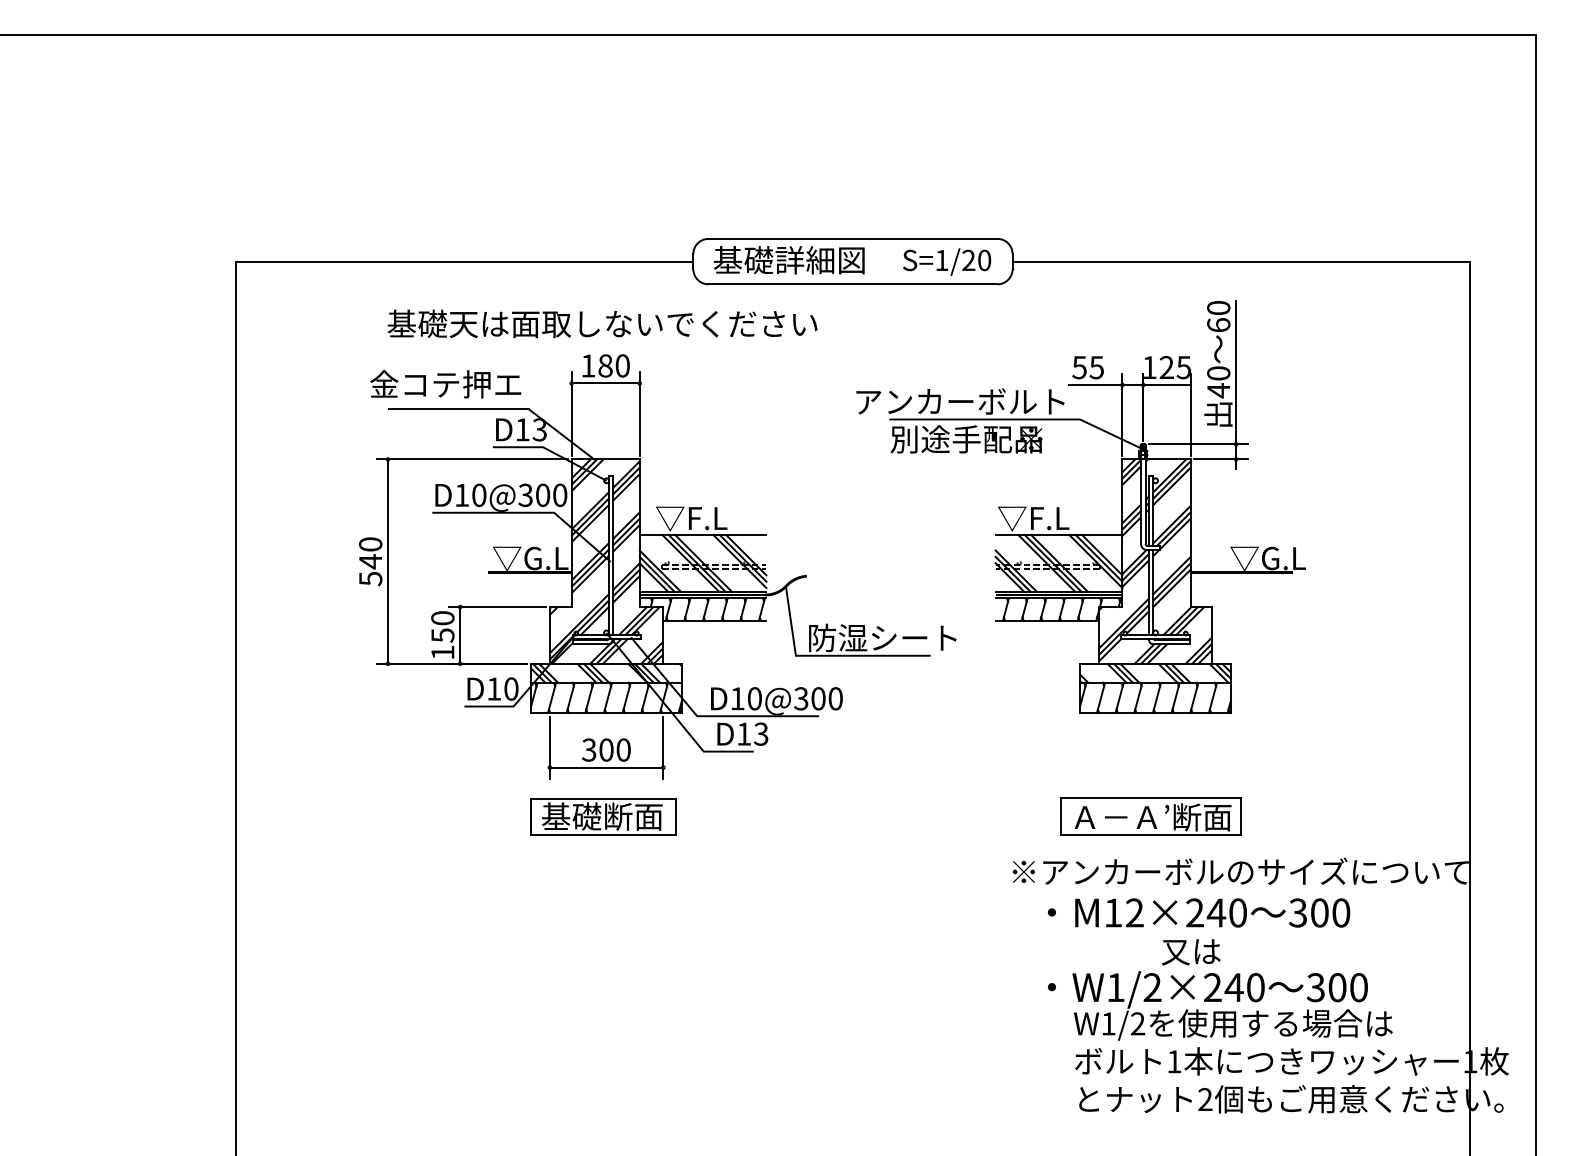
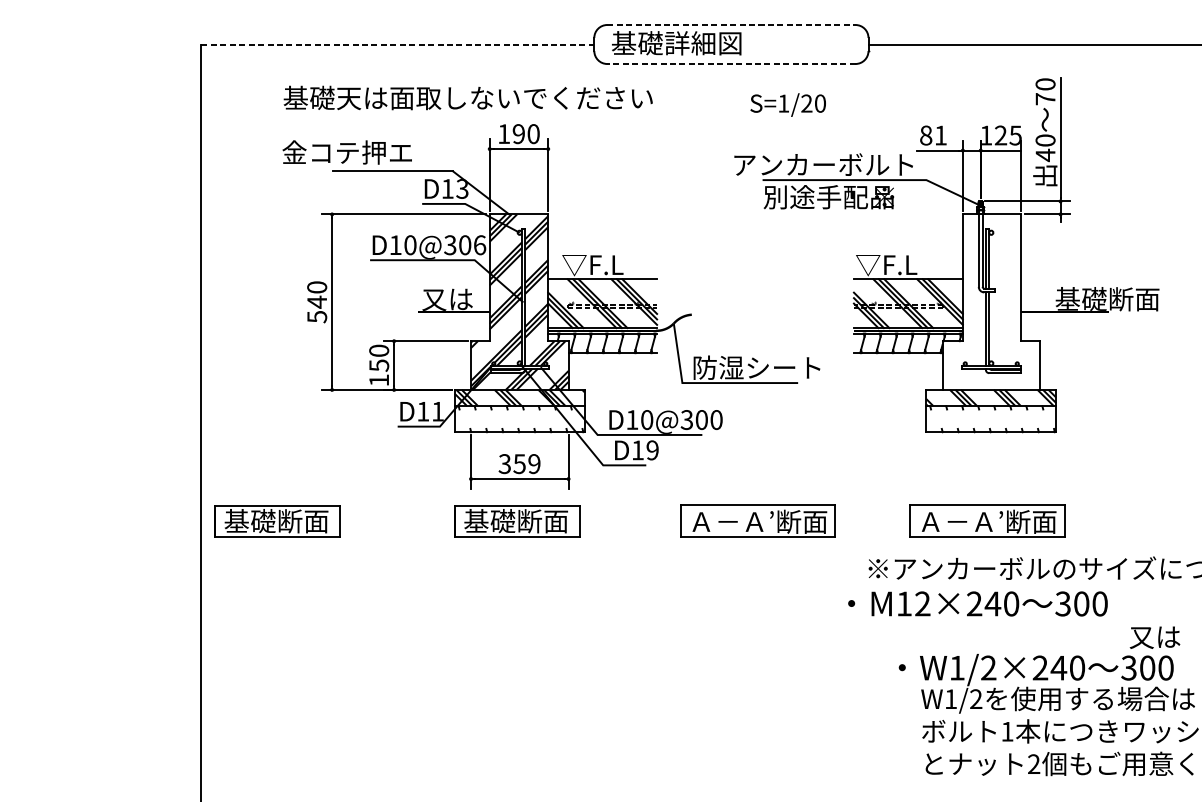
line: (853, 238) -> (731, 24), solid -> dashed
line: (464, 261) -> (397, 44), solid -> dashed
text: (947, 261) -> (788, 104), moved
line: (852, 284) -> (731, 64), solid -> dashed
text: (602, 323) -> (468, 97), moved
text: (1218, 325) -> (1045, 99), 60 -> 70
text: (605, 365) -> (518, 133), 180 -> 190
text: (1087, 367) -> (932, 135), 55 -> 81
text: (445, 384) -> (347, 152), moved
text: (560, 494) -> (480, 244), D10@300 -> D10@306
text: (1290, 557) -> (1107, 298), ▽G.L -> 基礎断面
text: (530, 558) -> (454, 299), ▽G.L -> 又は
hatch: (1155, 561) -> (991, 302), removed
text: (511, 688) -> (438, 411), D10 -> D11
hatch: (606, 697) -> (519, 418), removed
hatch: (1155, 697) -> (991, 418), removed
text: (761, 733) -> (652, 449), D13 -> D19
text: (614, 749) -> (526, 463), 300 -> 359
part: (324, 816) -> (277, 521), added
part: (883, 816) -> (757, 521), added
text: (1198, 912) -> (977, 603), moved
text: (1190, 952) -> (1154, 637), moved

